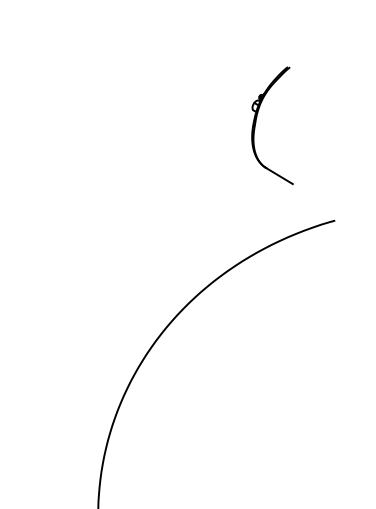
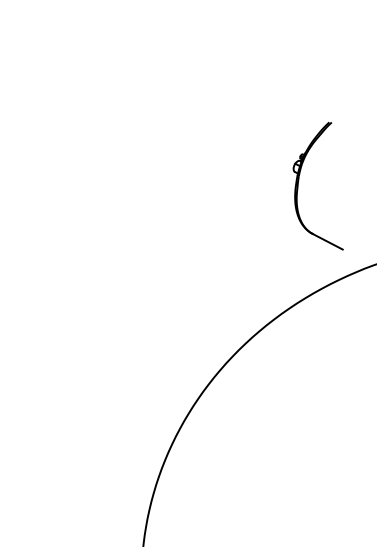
part: (256, 123) -> (299, 186), moved

